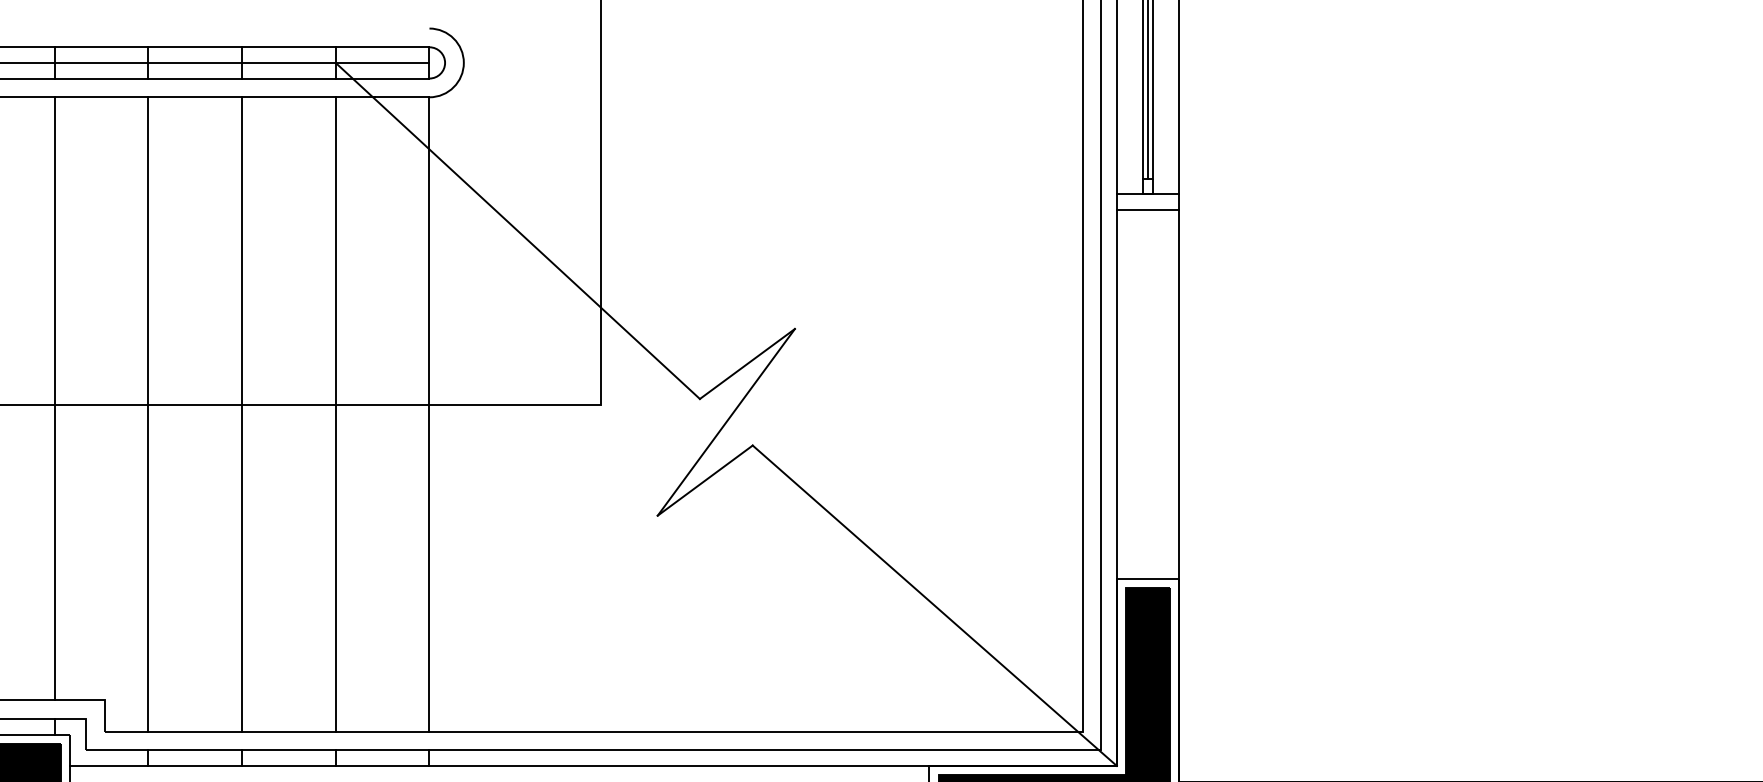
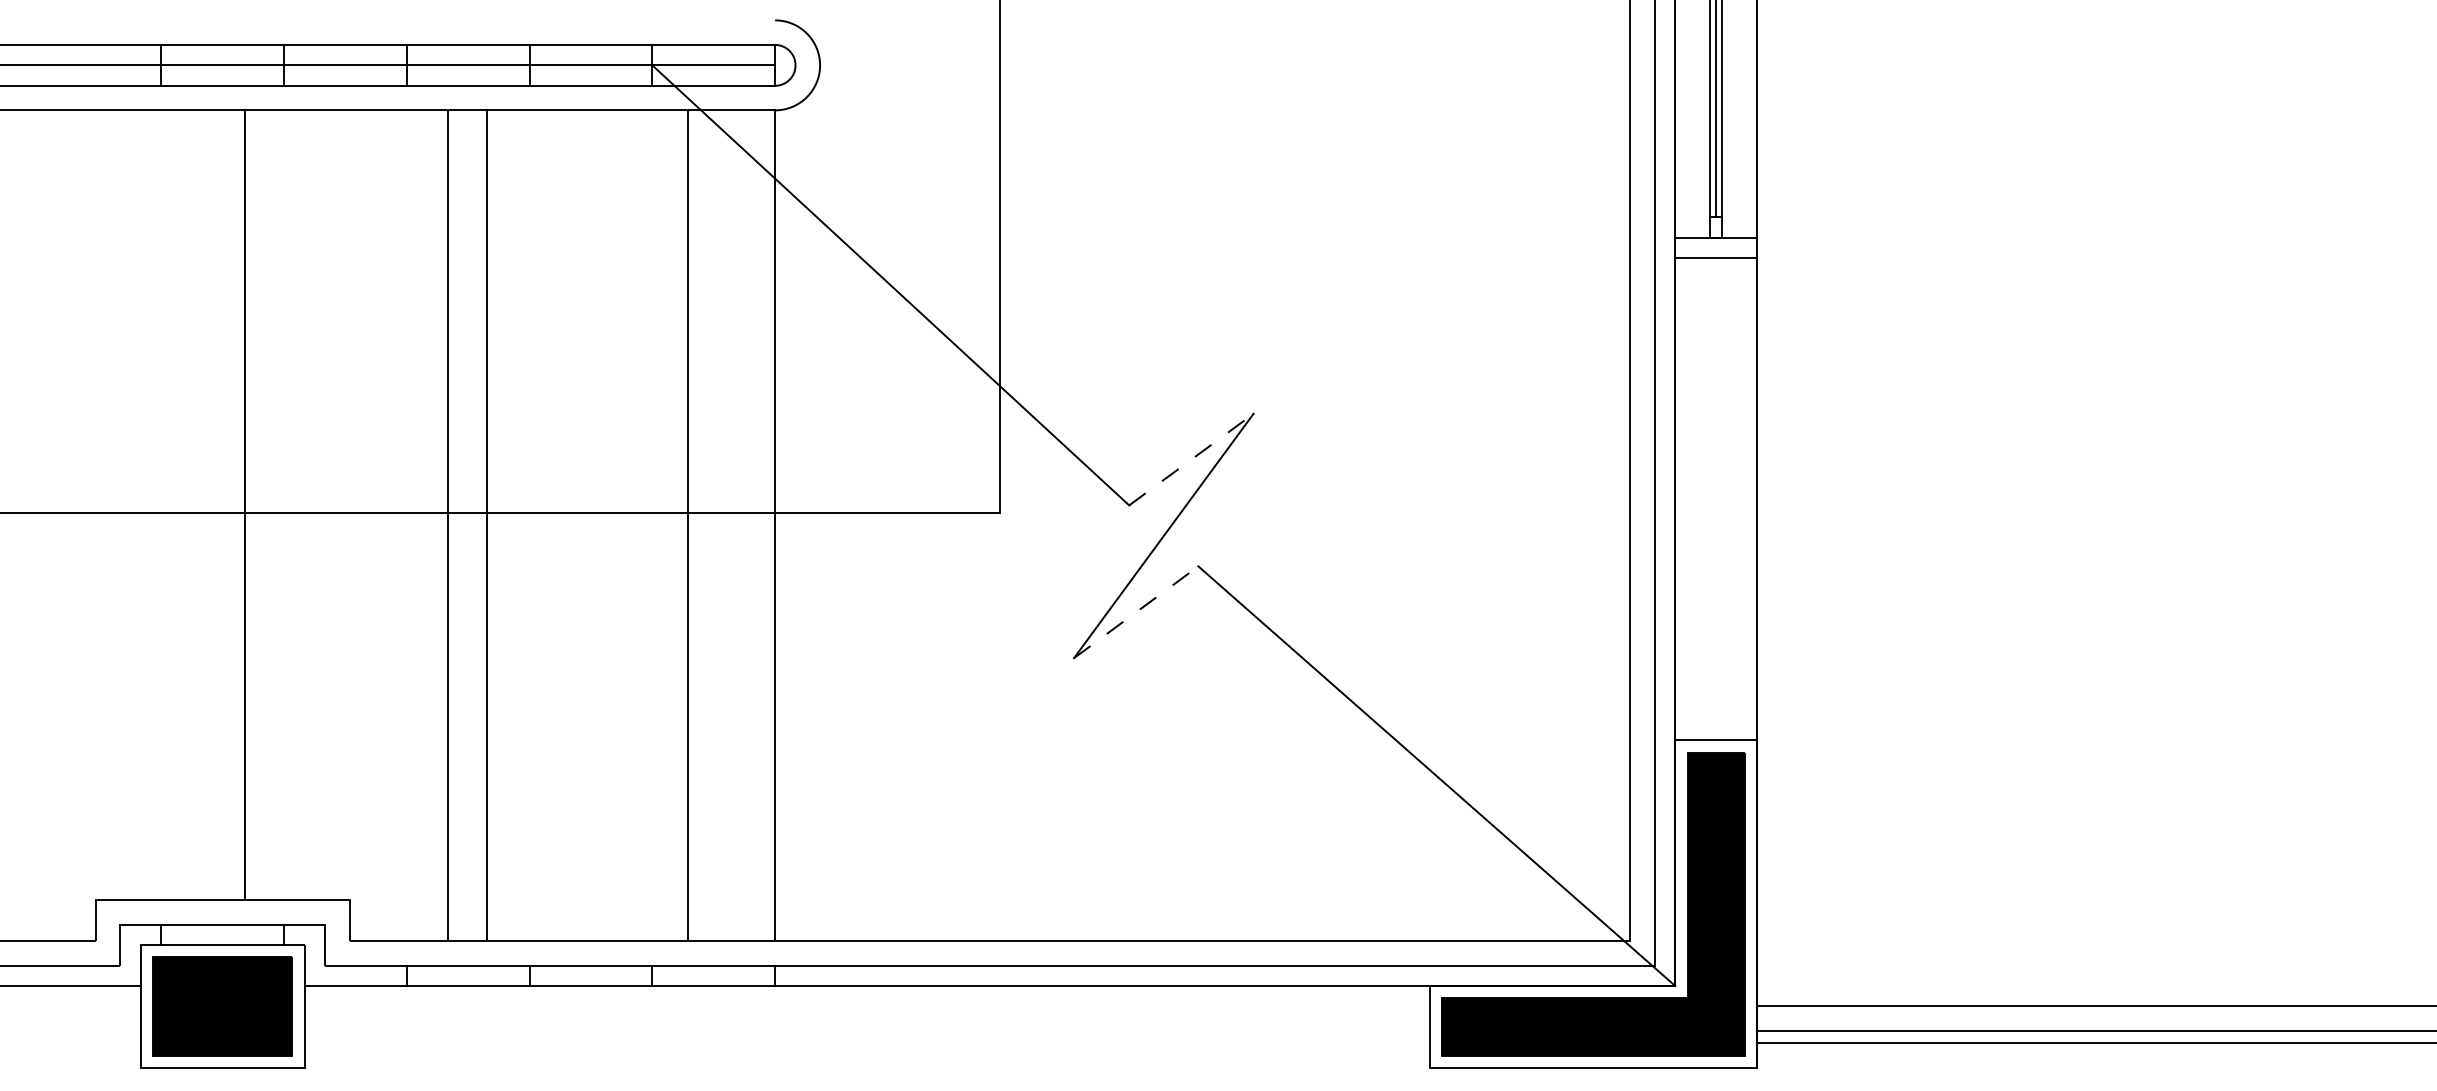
line: (747, 363) -> (1191, 459), solid -> dashed
line: (54, 399) -> (245, 505), moved
line: (147, 414) -> (447, 525), moved
line: (241, 414) -> (486, 525), moved
line: (335, 414) -> (688, 525), moved
line: (705, 480) -> (1136, 612), solid -> dashed

